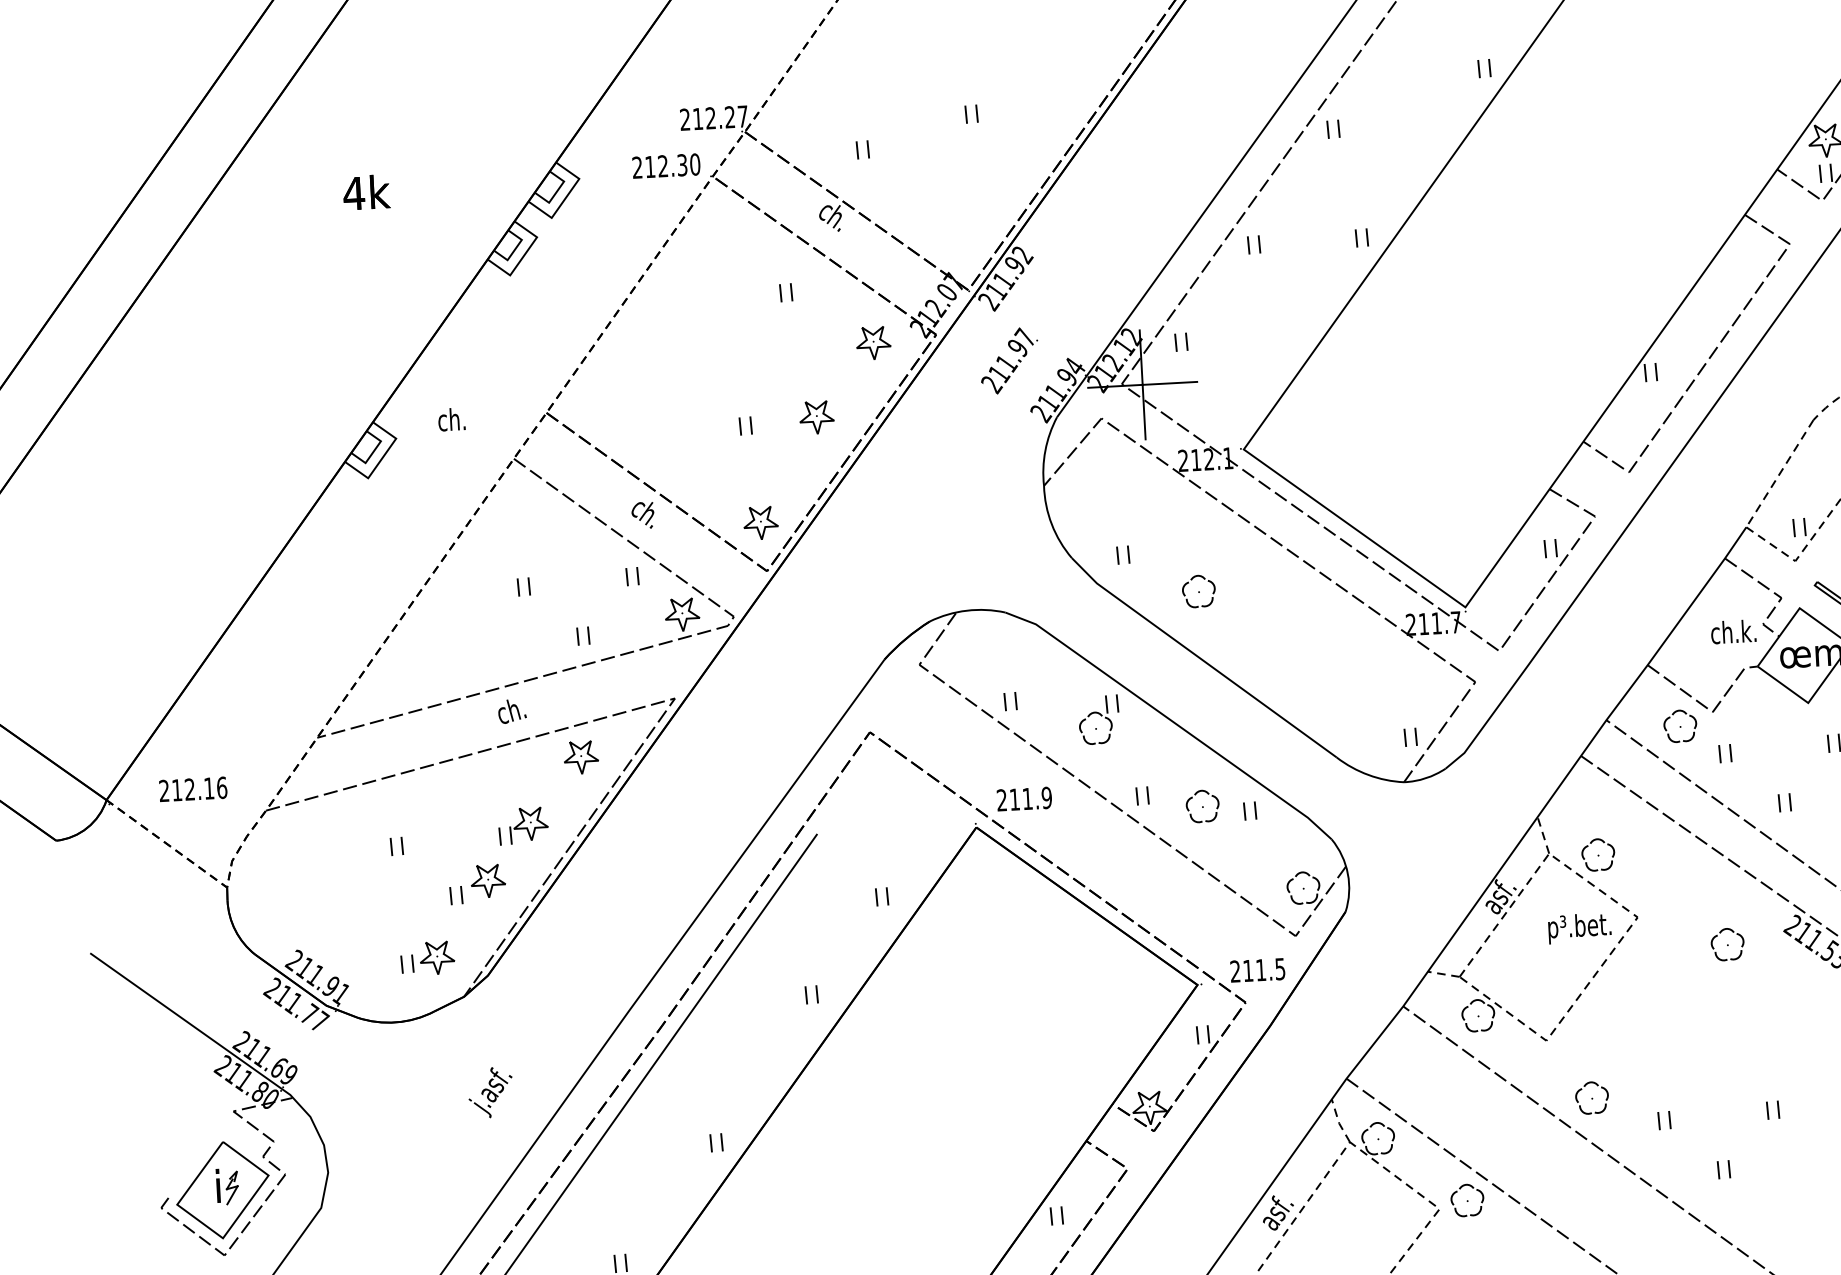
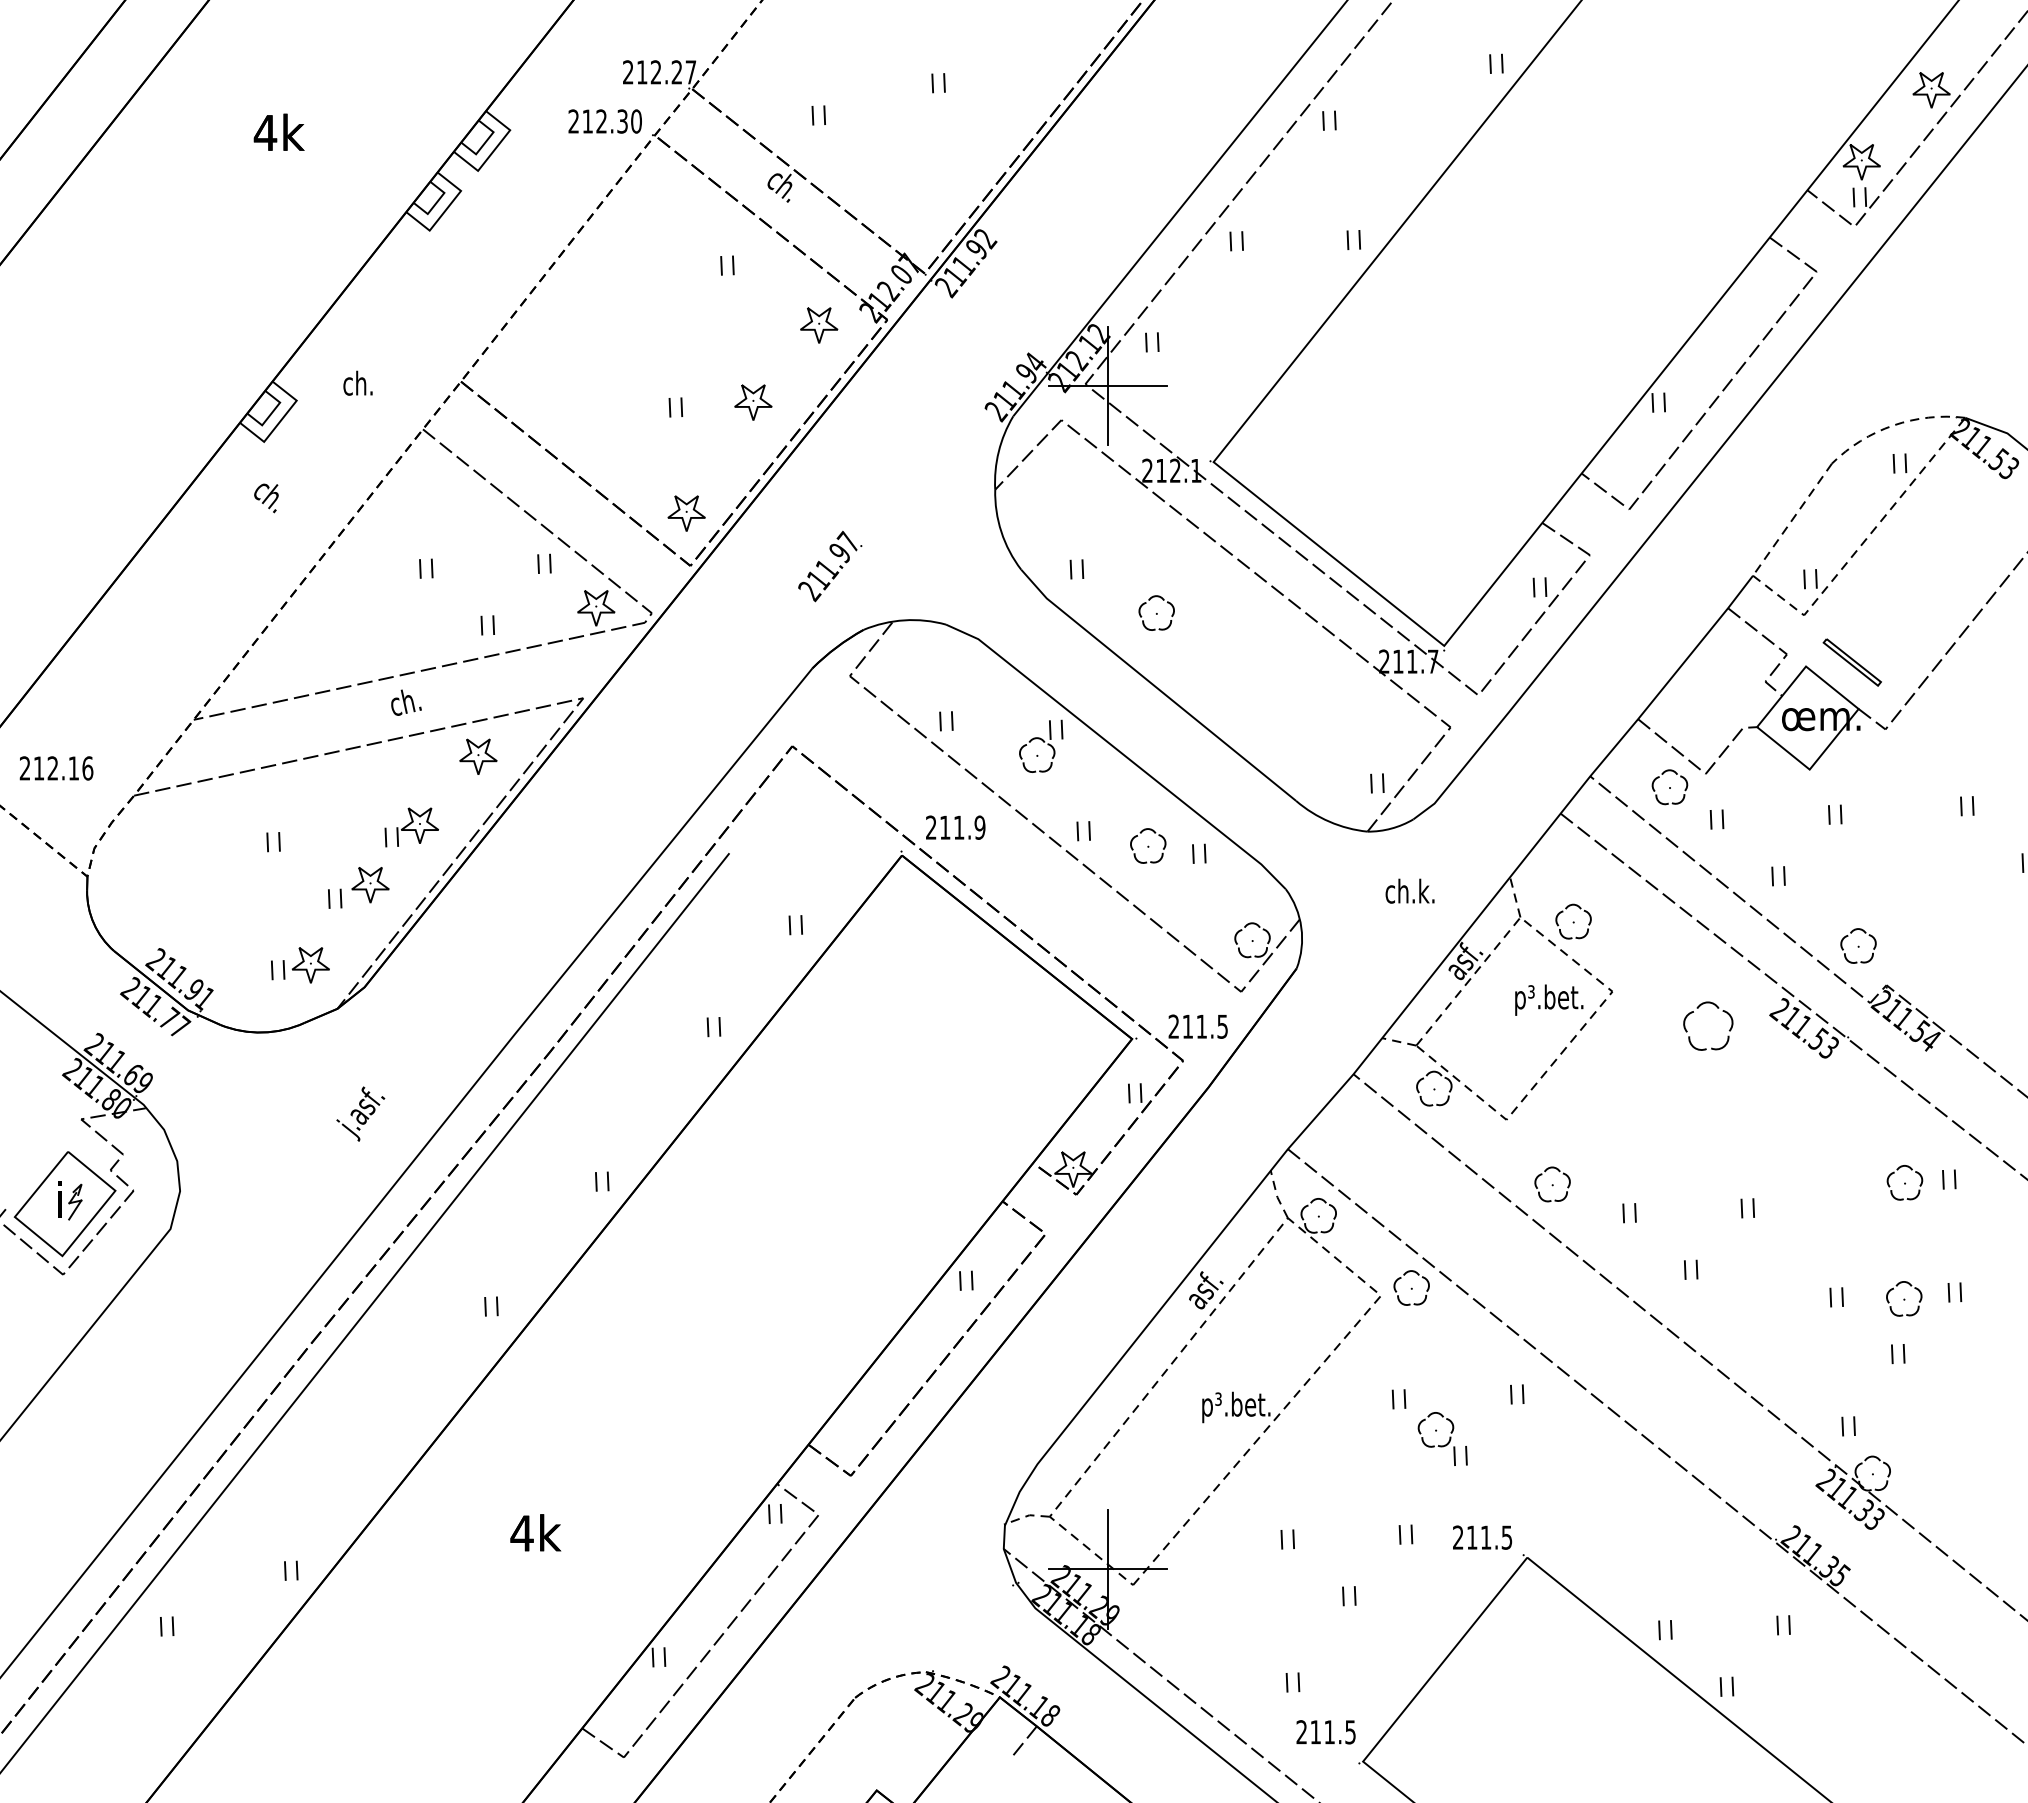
text: (1009, 360) -> (830, 566), moved
text: (643, 515) -> (266, 498), moved
text: (1733, 631) -> (1409, 890), moved
part: (1727, 944) -> (1708, 1026), size x1.4

